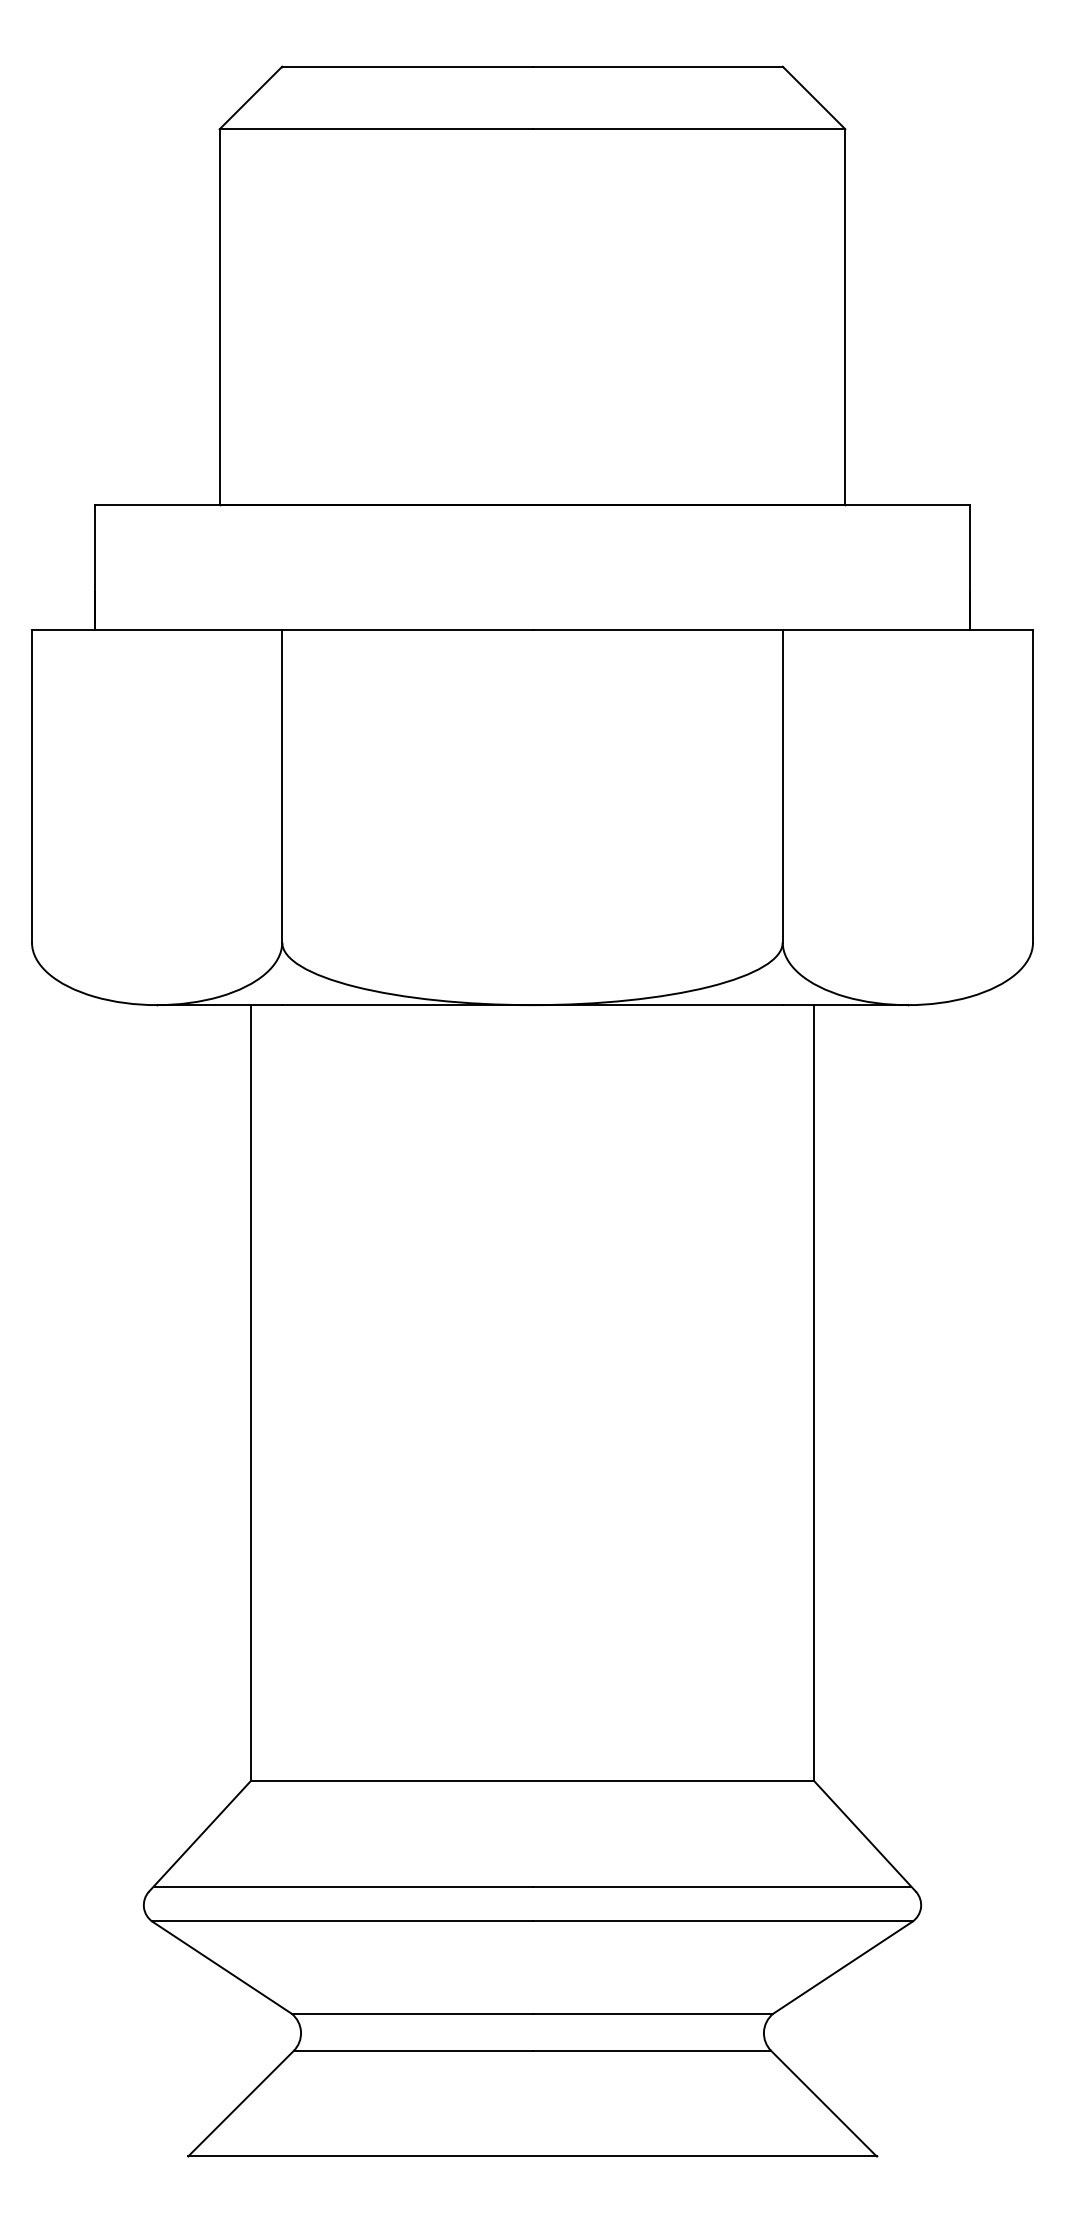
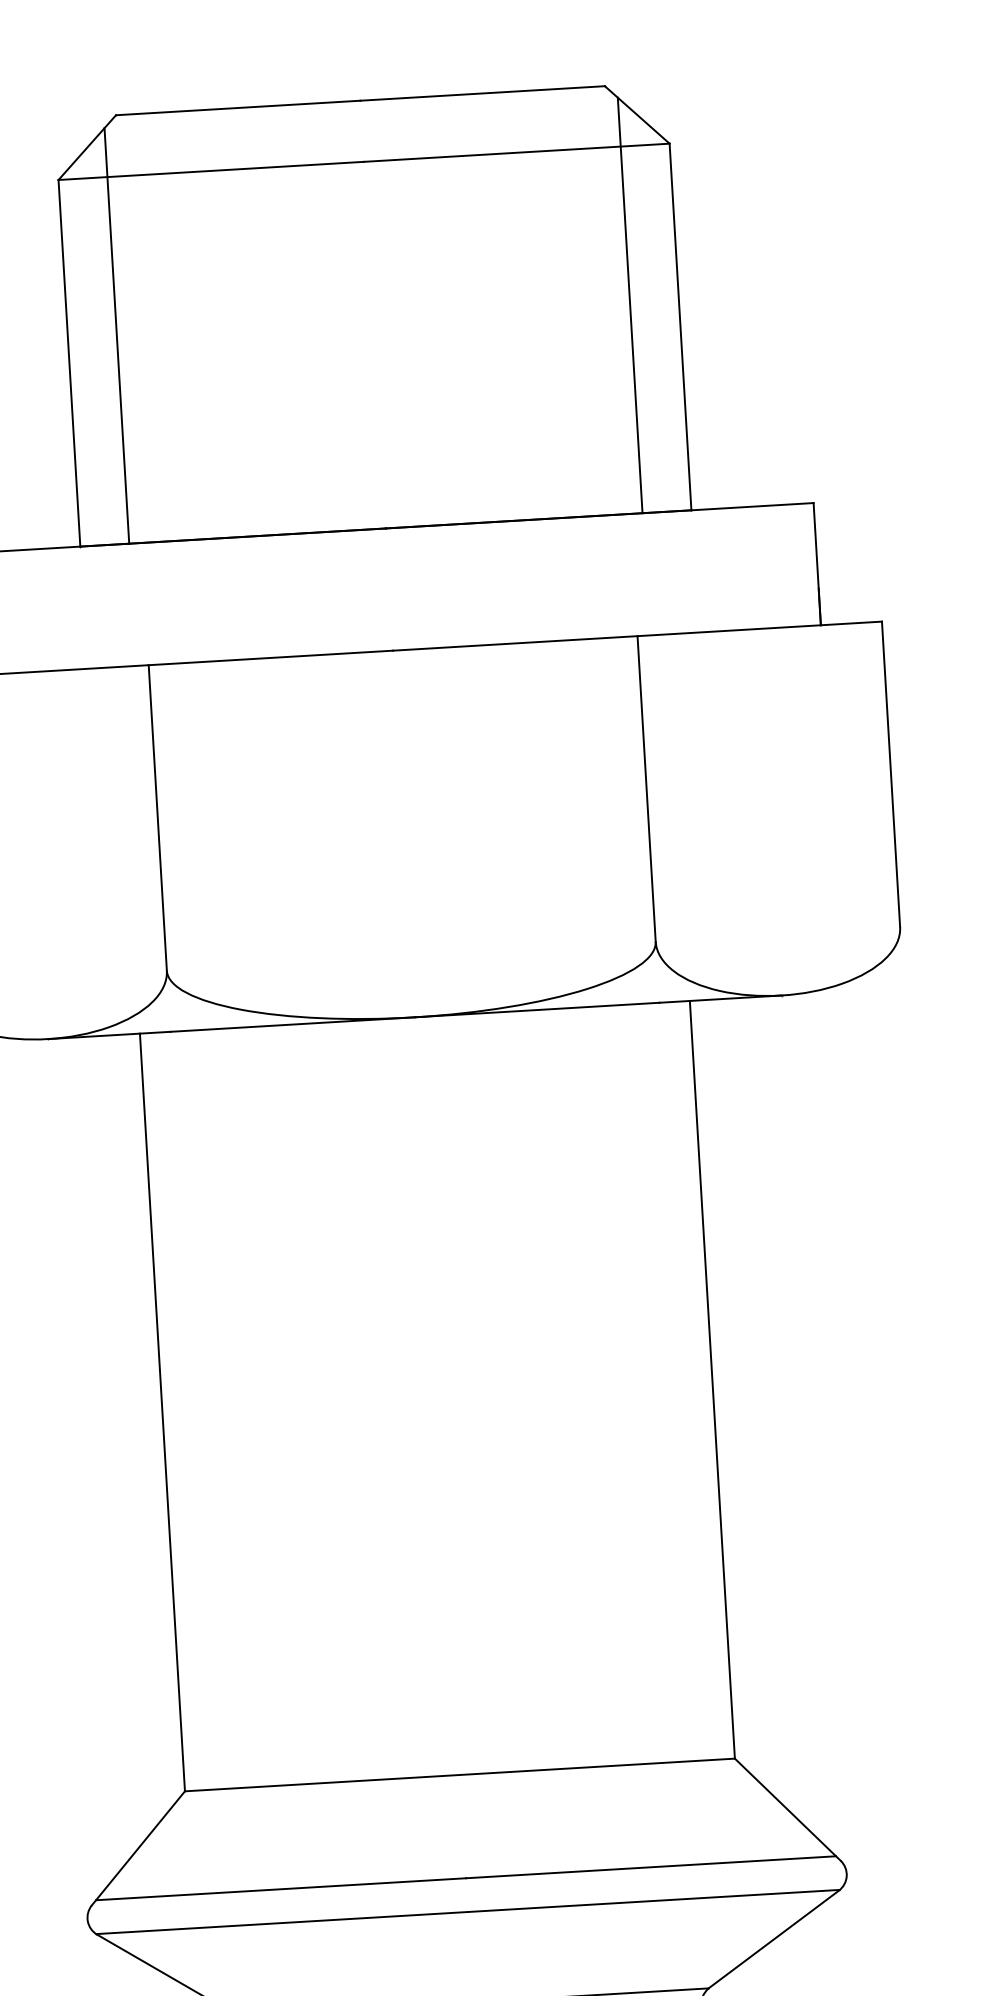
line: (269, 291) -> (116, 335), added
line: (795, 291) -> (630, 305), added

